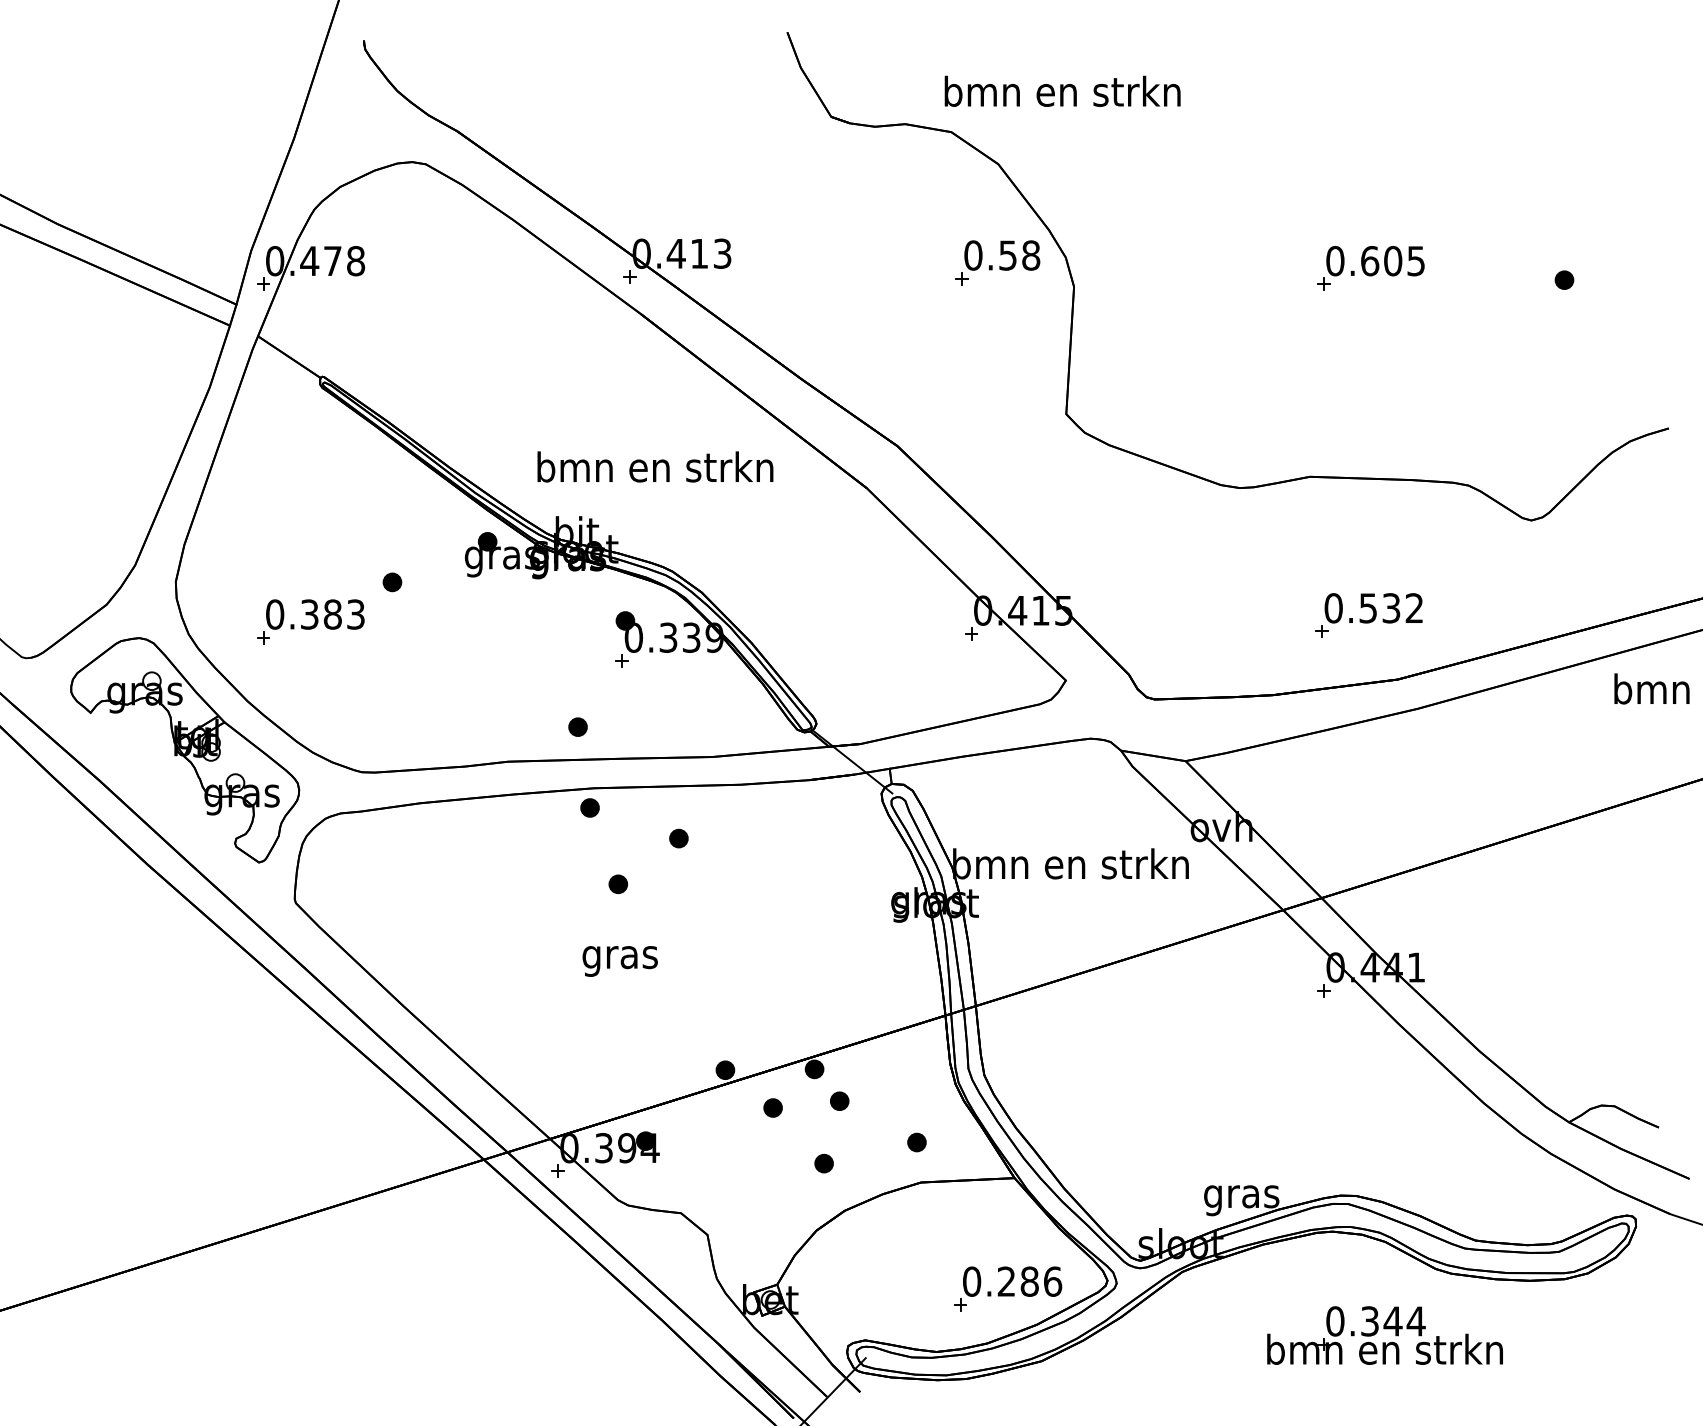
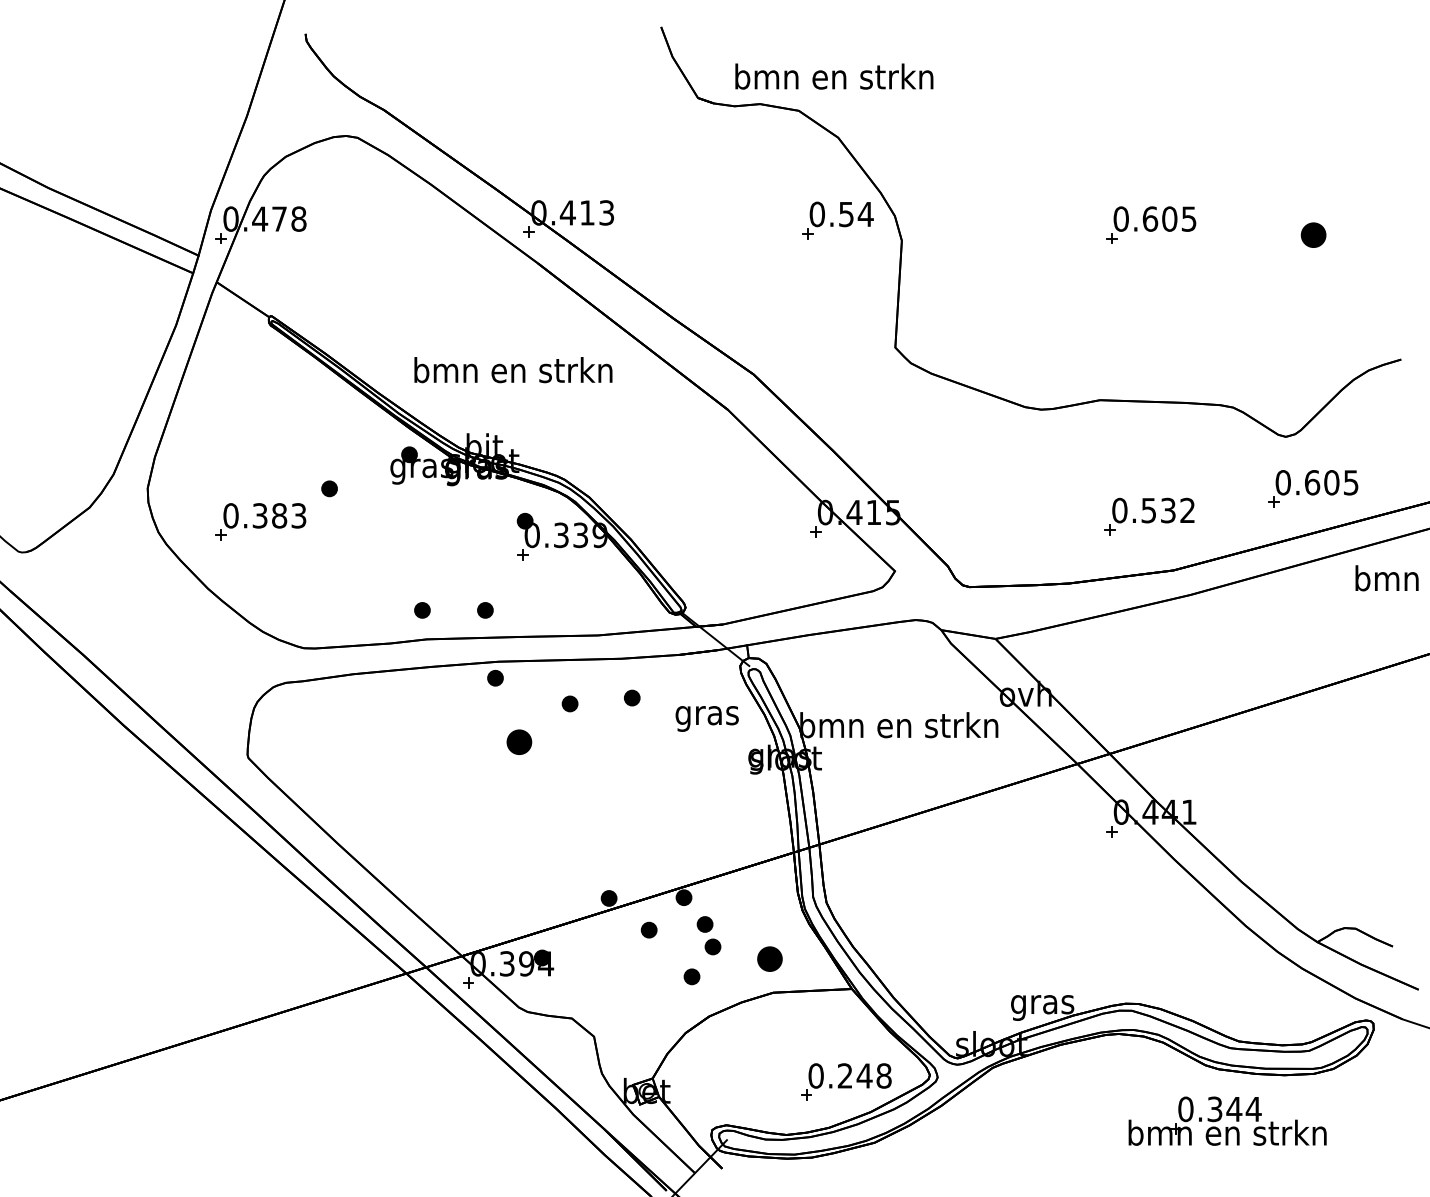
text: (1062, 90) -> (834, 75), moved
text: (1030, 255) -> (865, 214), 0.58 -> 0.54
part: (1564, 279) -> (1313, 234), size x1.6
text: (655, 466) -> (513, 369), moved
part: (1563, 582) -> (1312, 488), added
part: (502, 726) -> (421, 609), added
part: (185, 750) -> (155, 629), removed
part: (752, 831) -> (631, 697), added
part: (617, 884) -> (518, 742), size x1.6
text: (619, 961) -> (706, 718), moved
part: (848, 1127) -> (712, 946), added
part: (916, 1142) -> (769, 959), size x1.6
text: (1041, 1281) -> (874, 1075), 0.286 -> 0.248
part: (1384, 1335) -> (1227, 1121), moved

